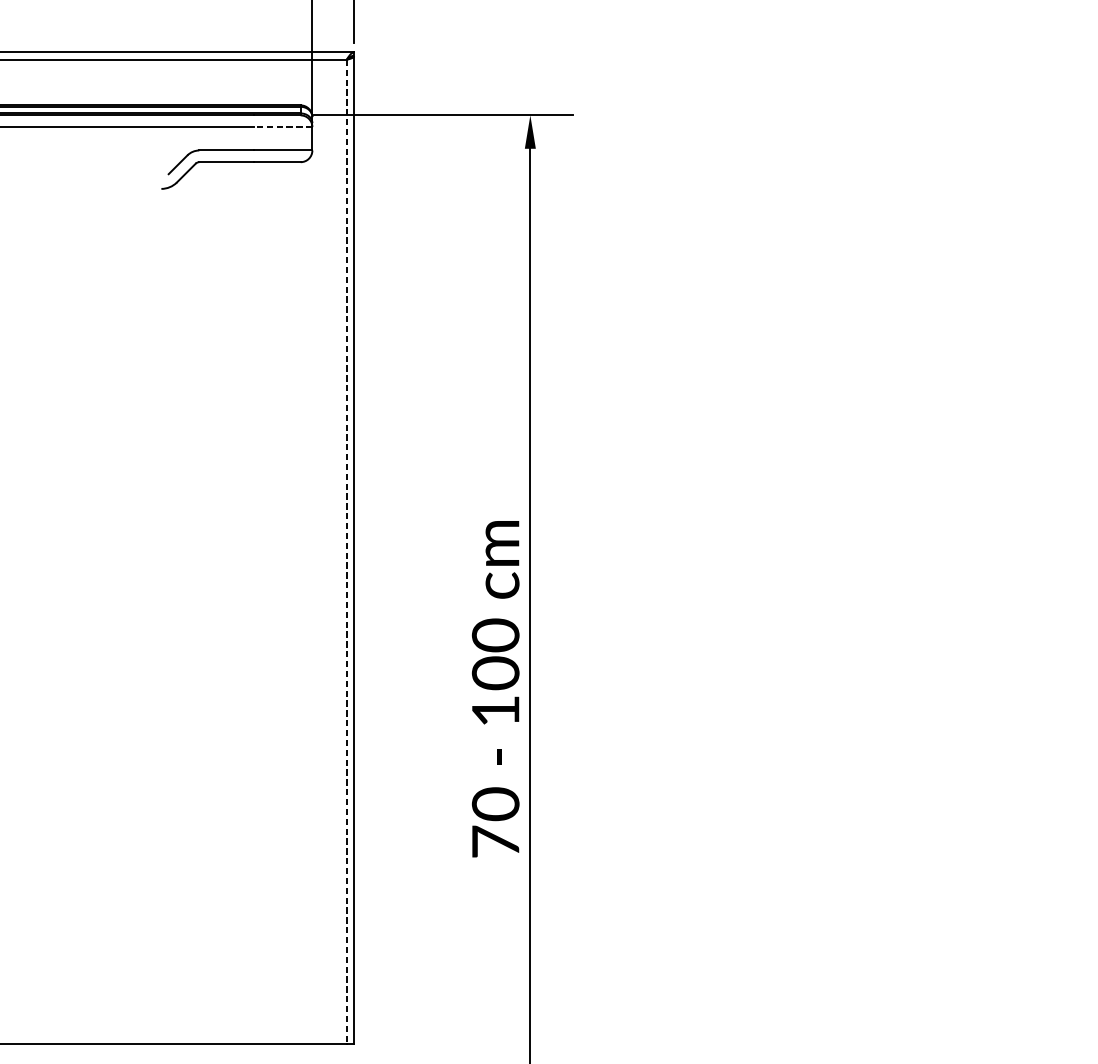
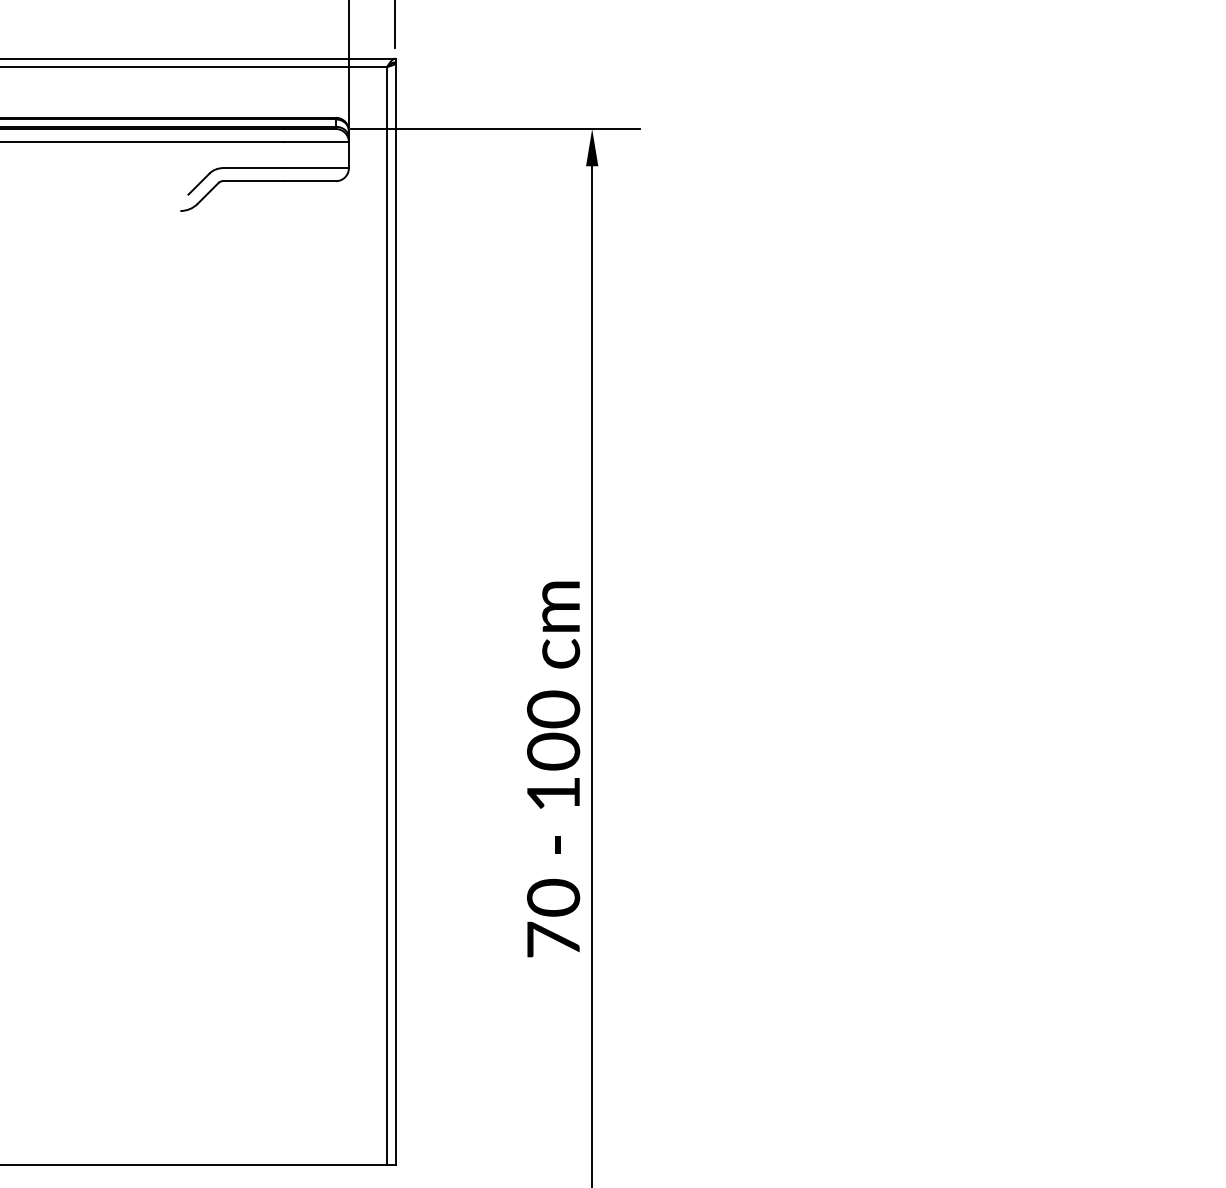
line: (283, 127) -> (316, 142), dashed -> solid
line: (346, 552) -> (387, 616), dashed -> solid

